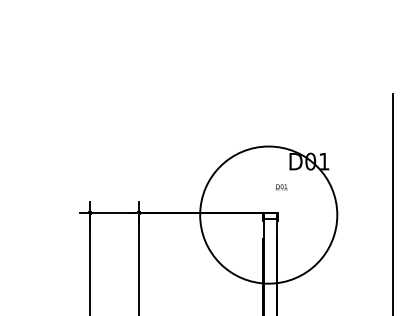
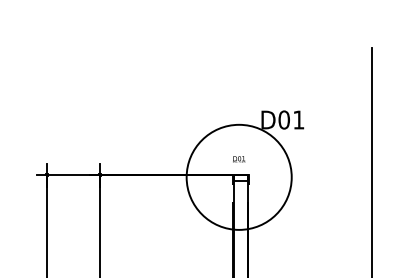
text: (281, 187) -> (238, 159), moved
circle: (268, 215) -> (238, 177), size x0.71

